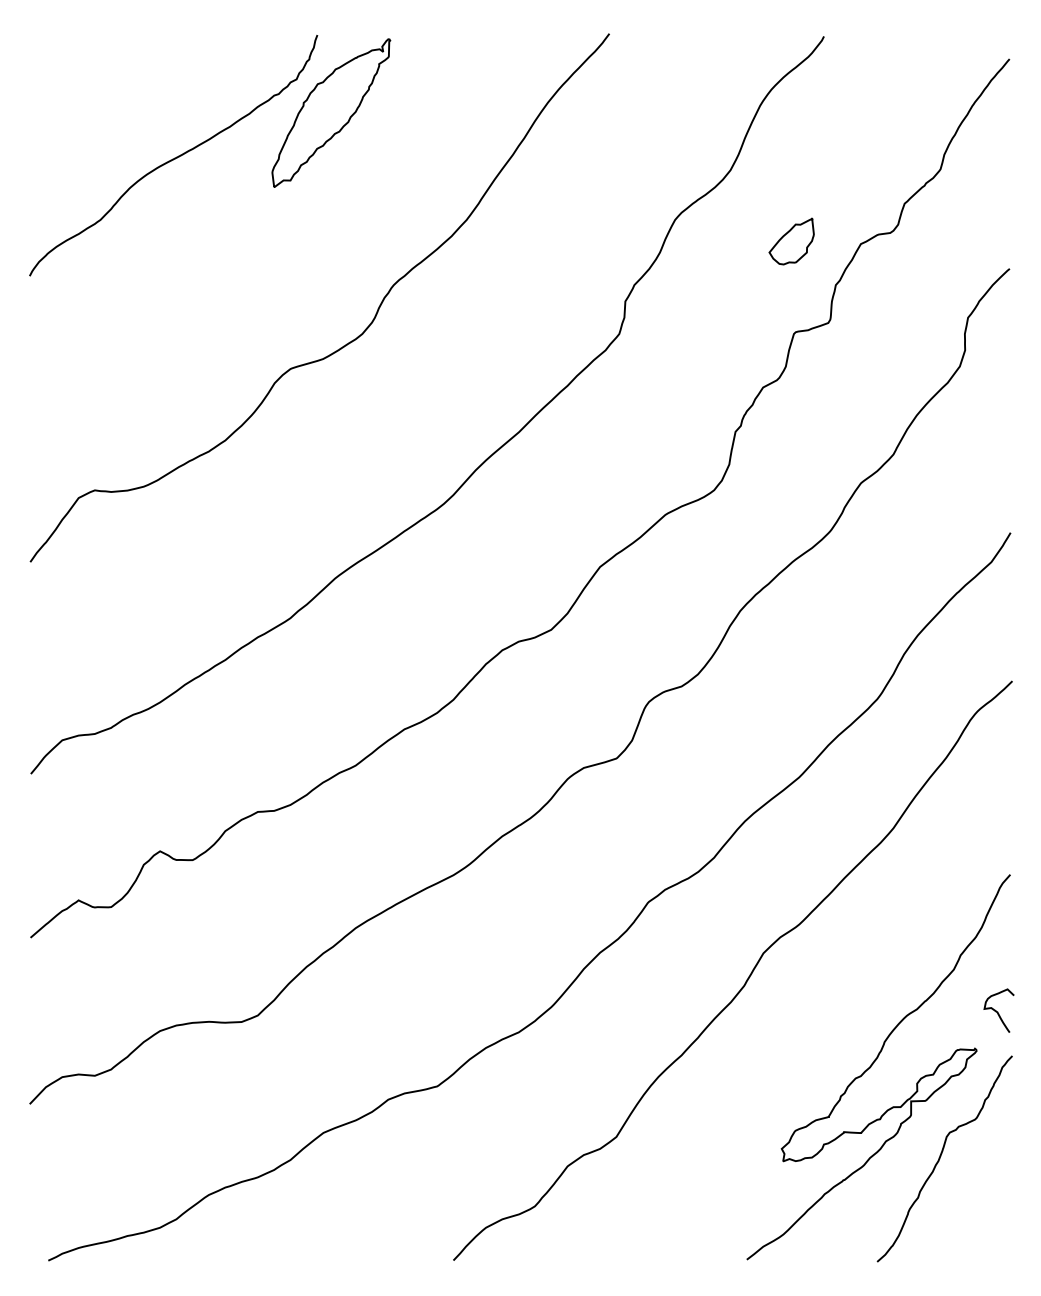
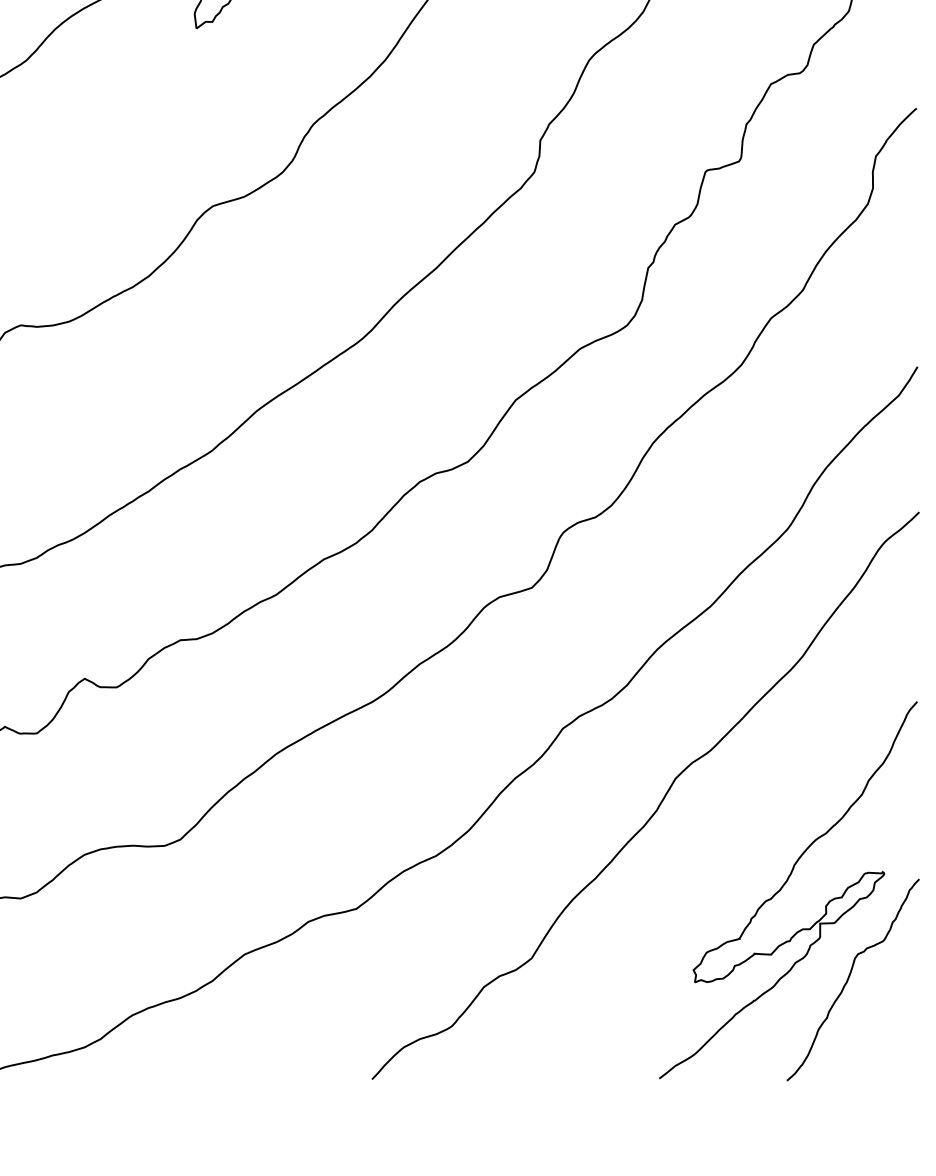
part: (791, 241) -> (703, 81), removed
curve: (997, 1011) -> (904, 835), removed

